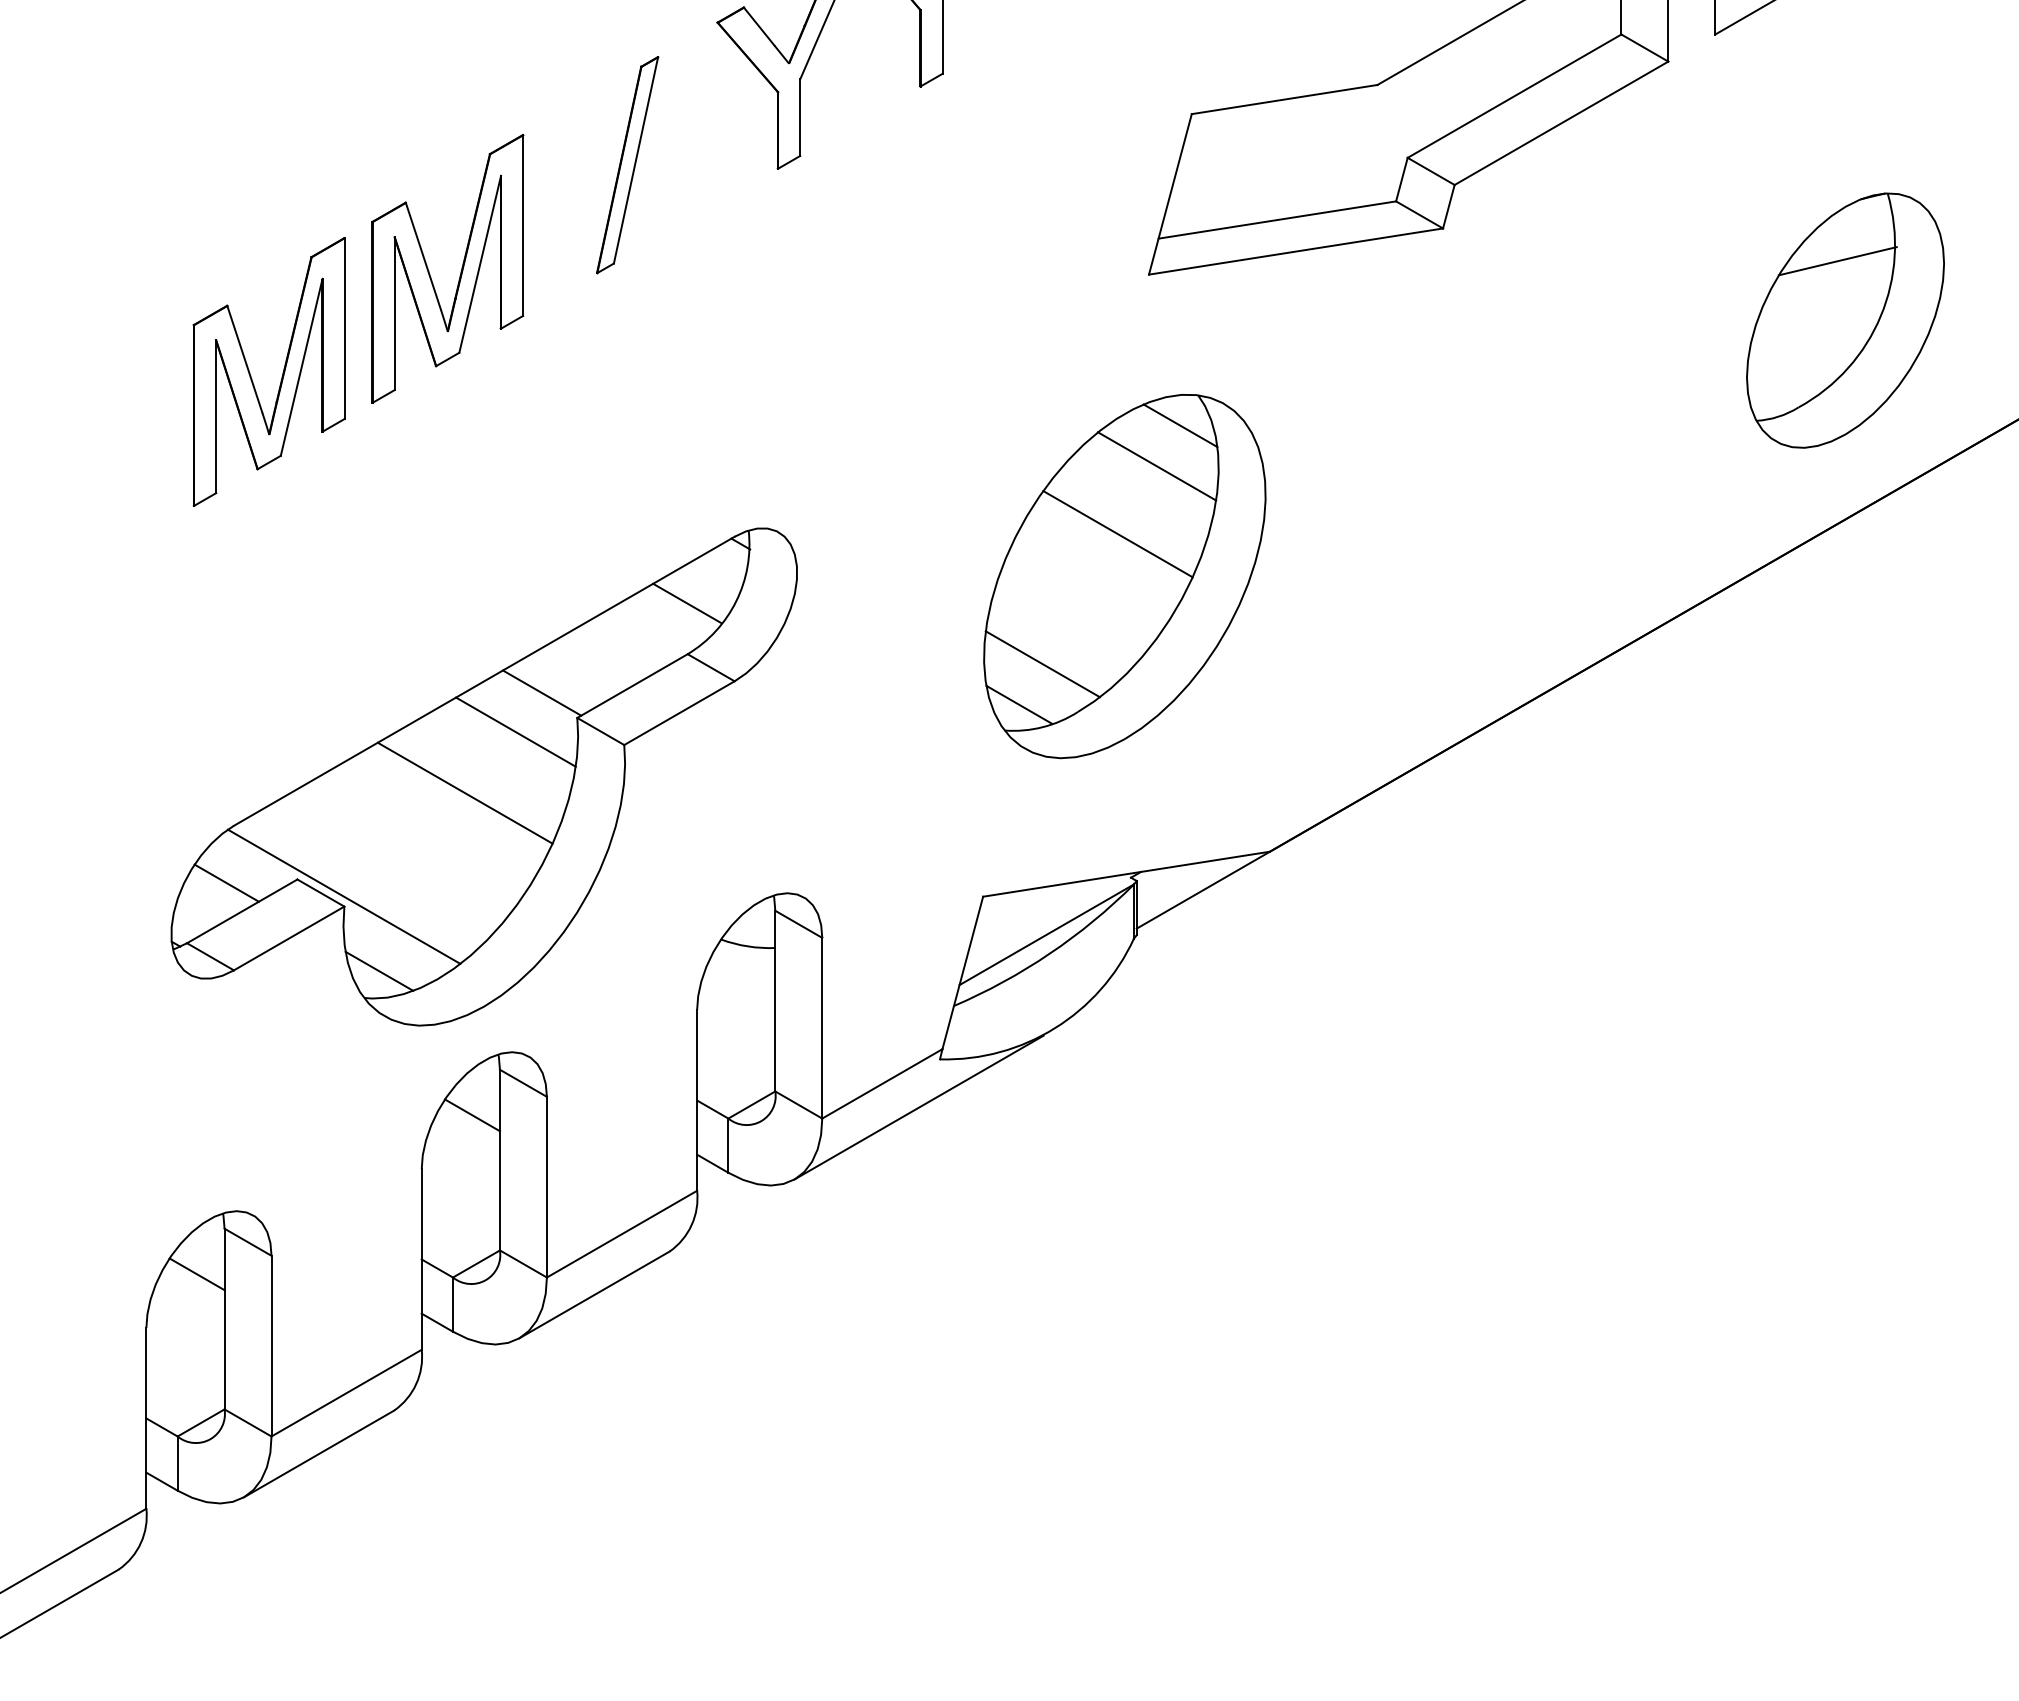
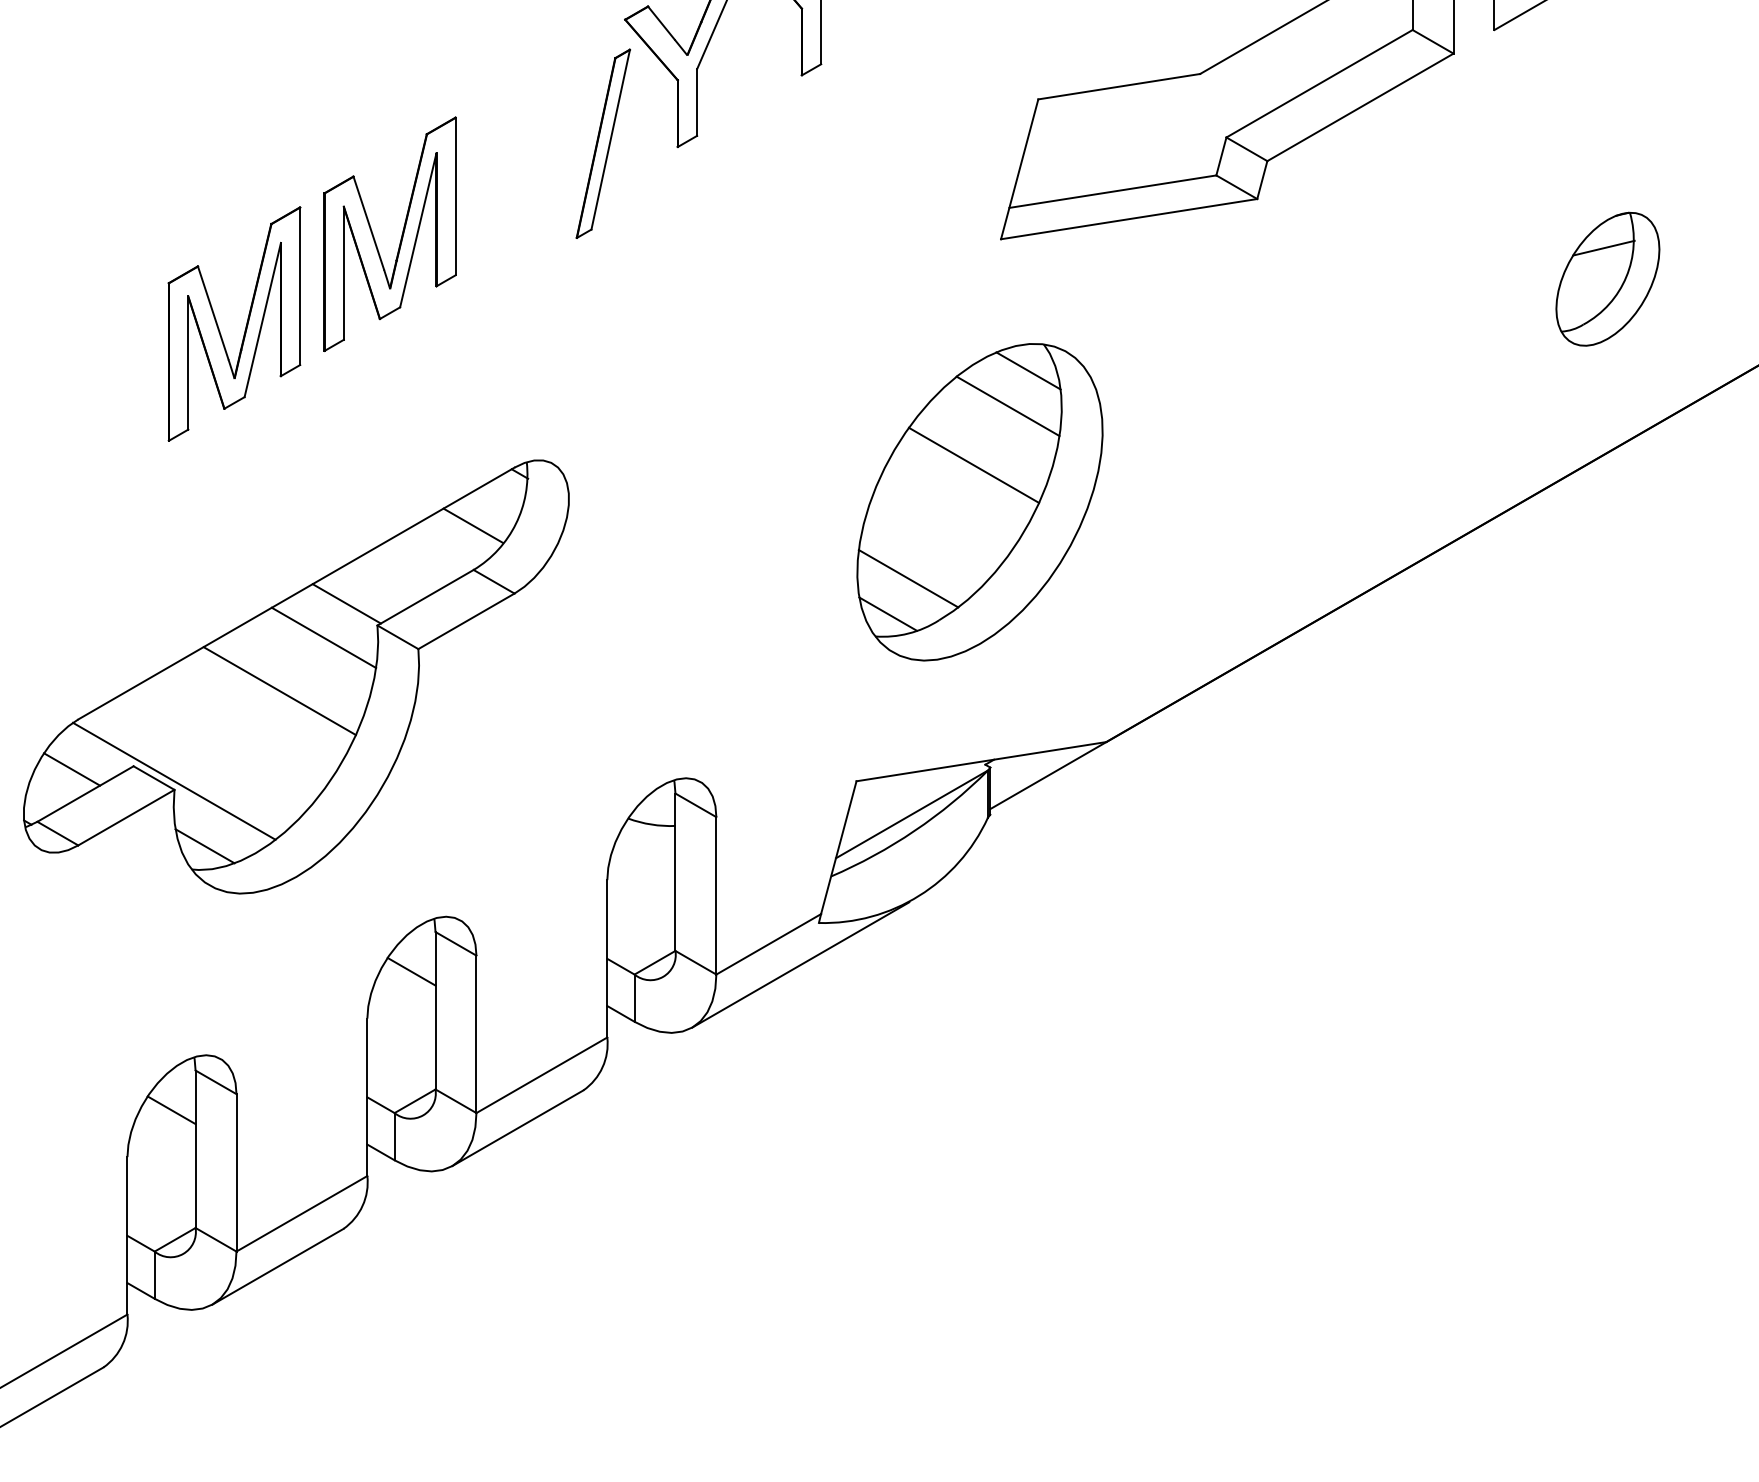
part: (627, 165) -> (603, 144), moved
part: (1845, 320) -> (1607, 279), size x0.6
part: (483, 776) -> (295, 676), moved

